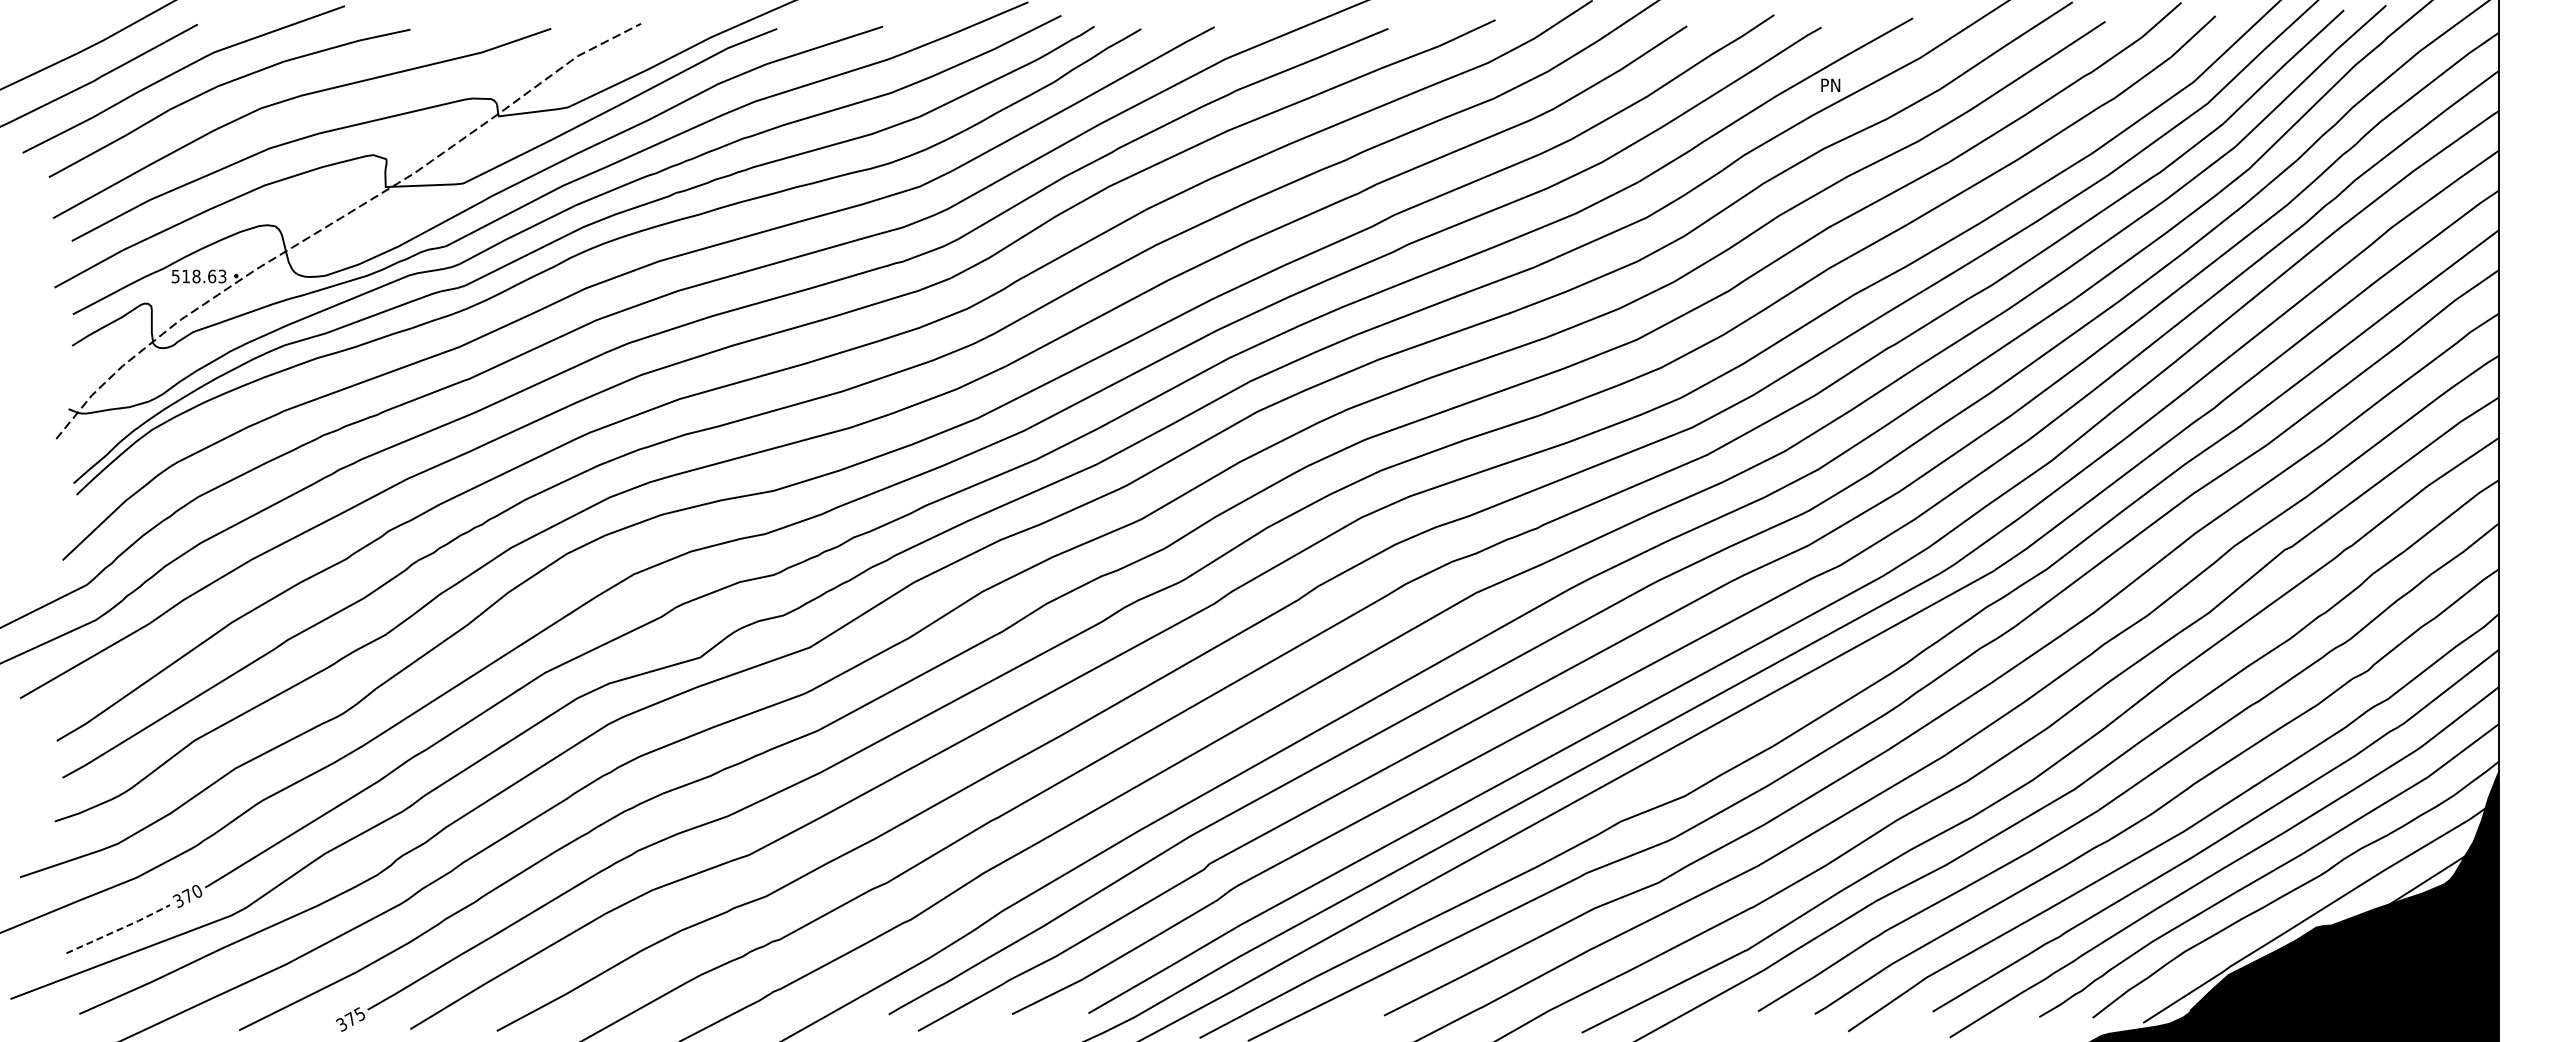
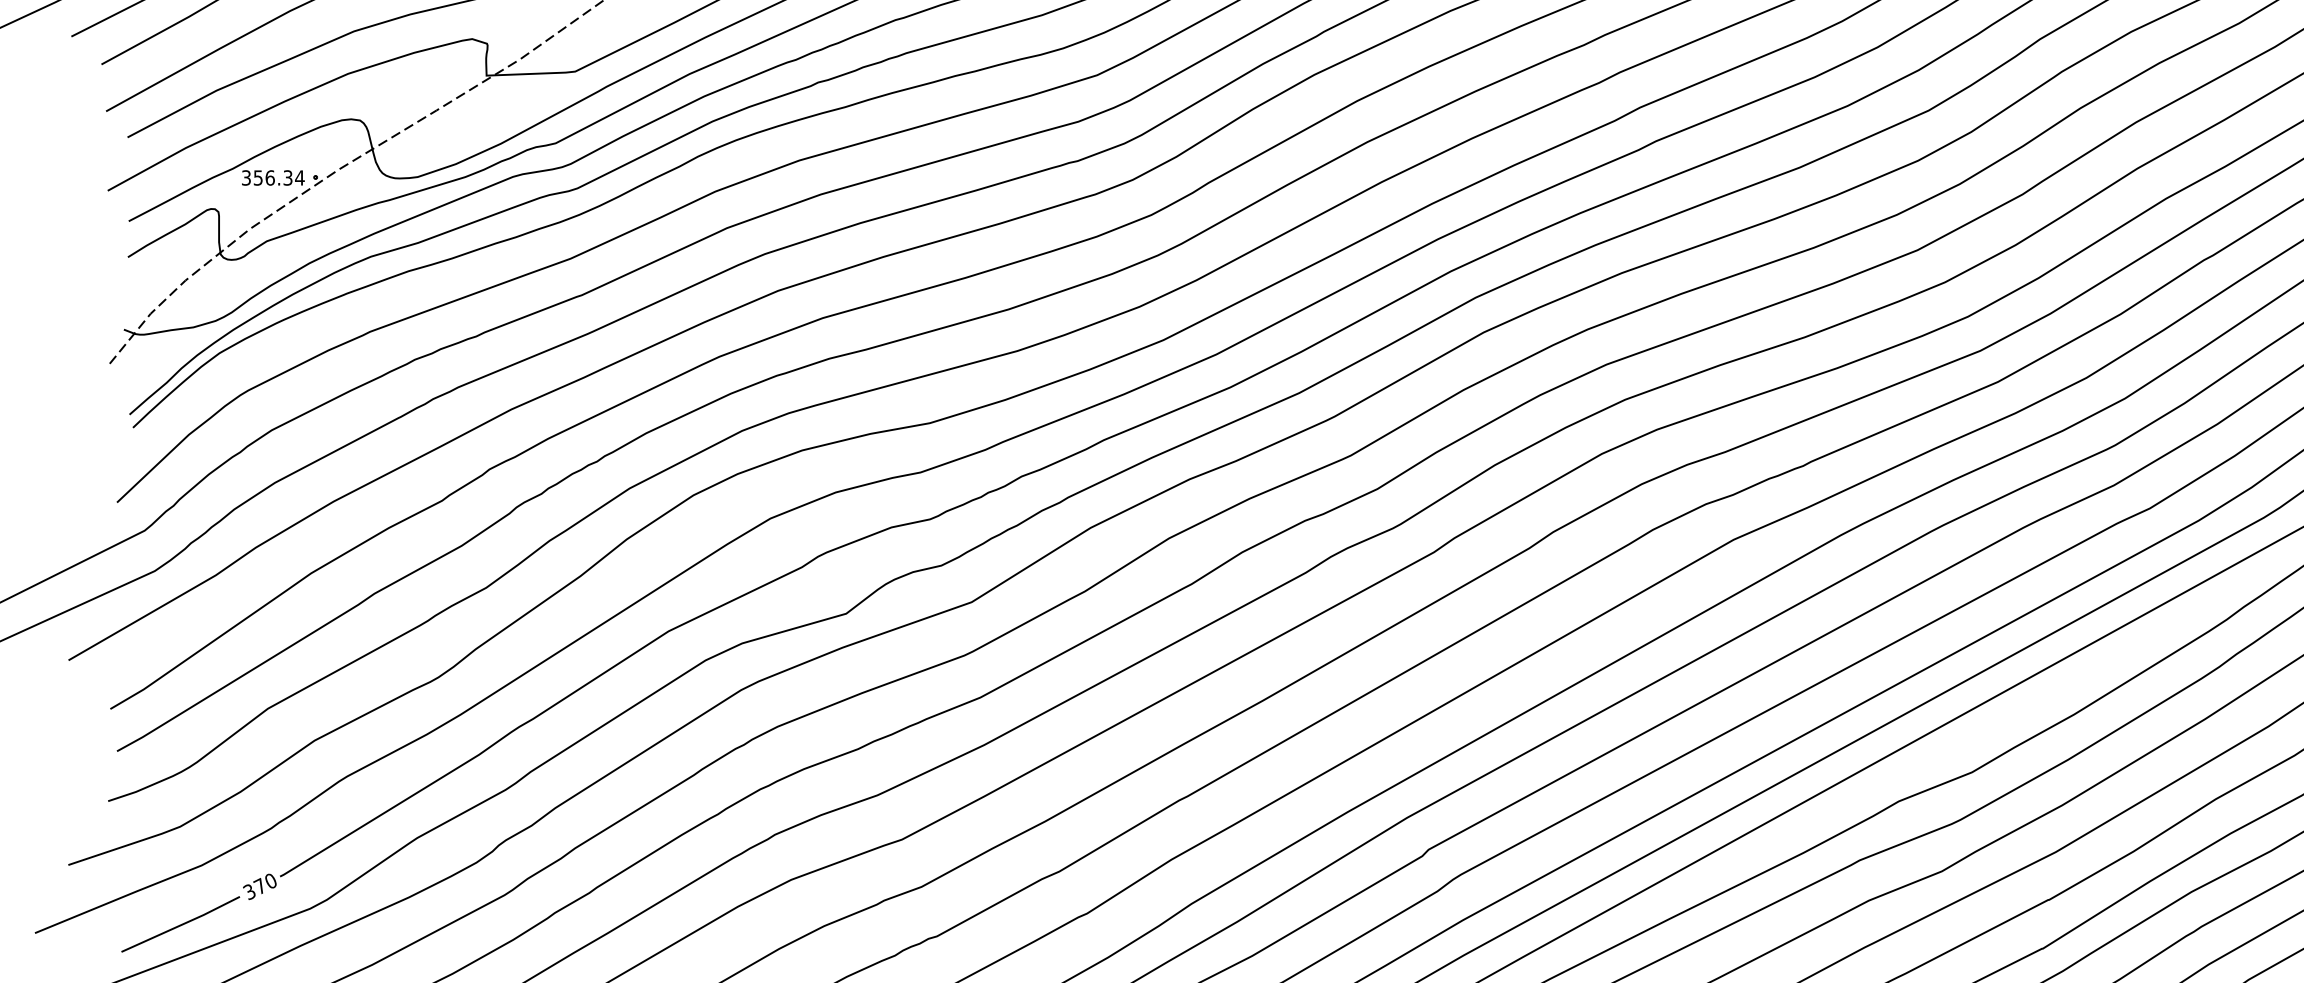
text: (199, 276) -> (273, 177), 518.63 -> 356.34
line: (119, 929) -> (182, 924), dashed -> solid

